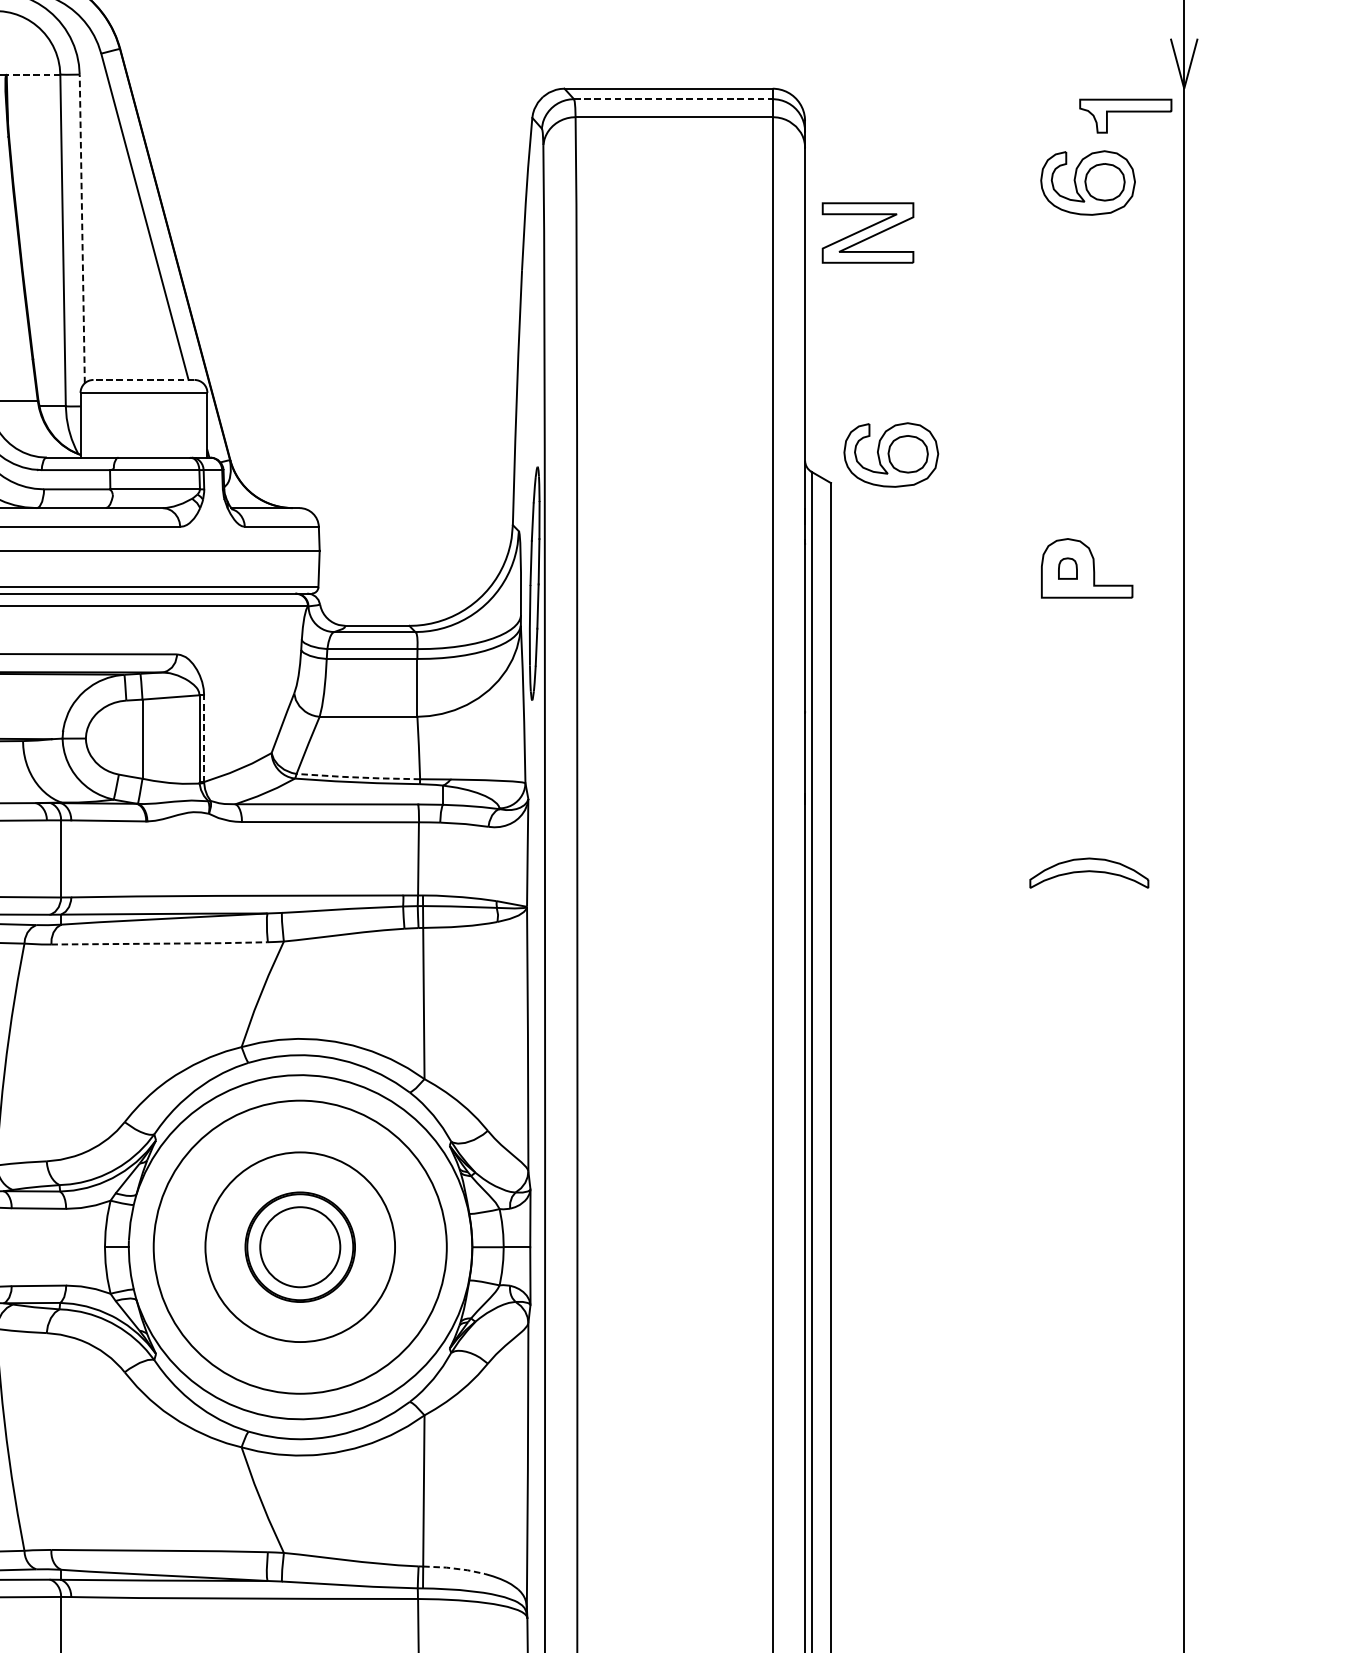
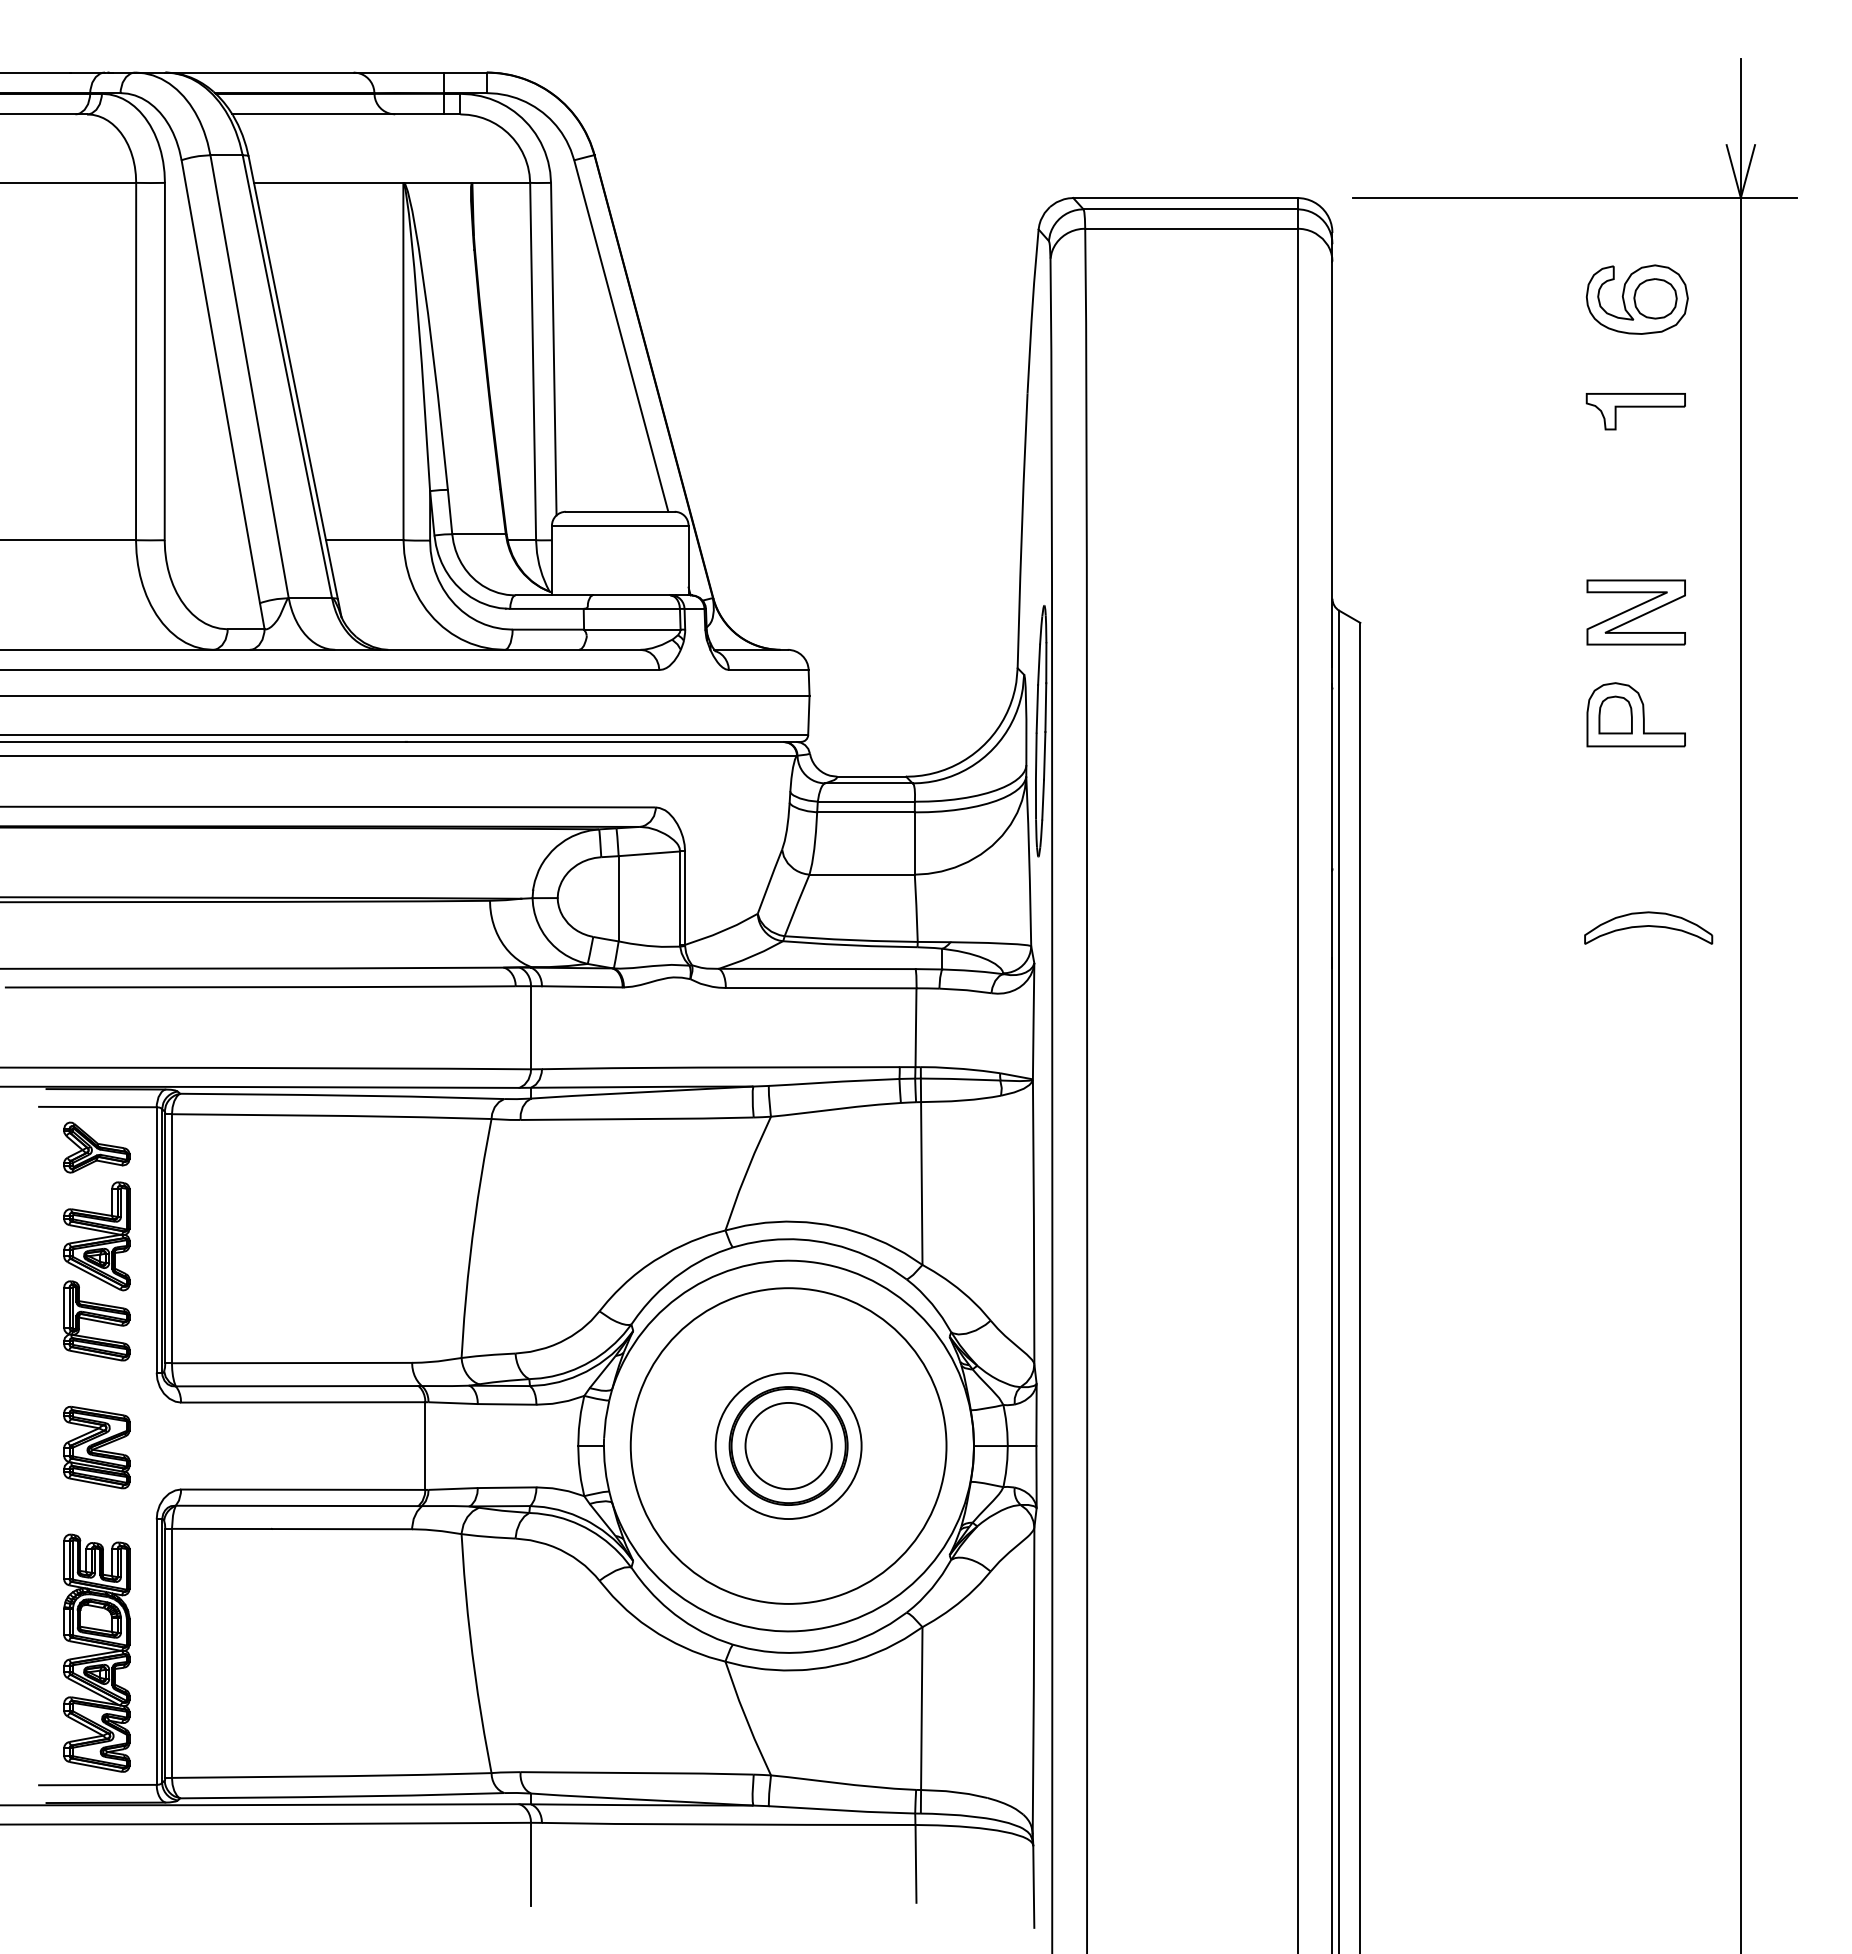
line: (32, 74) -> (500, 182), dashed -> solid
line: (1029, 89) -> (1574, 198), added
line: (674, 99) -> (1191, 209), dashed -> solid
part: (1125, 116) -> (1635, 411), moved
line: (81, 228) -> (553, 348), dashed -> solid
part: (867, 233) -> (1635, 612), moved
line: (143, 379) -> (619, 511), dashed -> solid
part: (891, 454) -> (1425, 592), removed
part: (1067, 568) -> (1615, 714), size x1.67
line: (204, 738) -> (685, 898), dashed -> solid
line: (357, 777) -> (850, 940), dashed -> solid
part: (1089, 872) -> (1648, 927), moved
line: (159, 944) -> (637, 1119), dashed -> solid
circle: (300, 1247) -> (788, 1446), size x0.71
line: (455, 1568) -> (955, 1792), dashed -> solid

